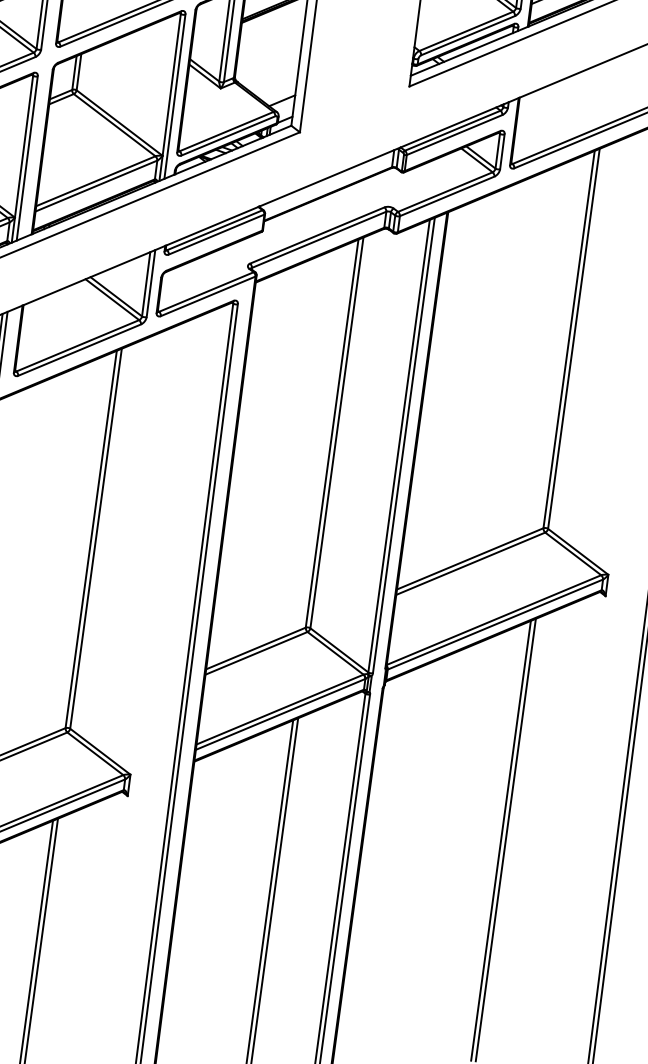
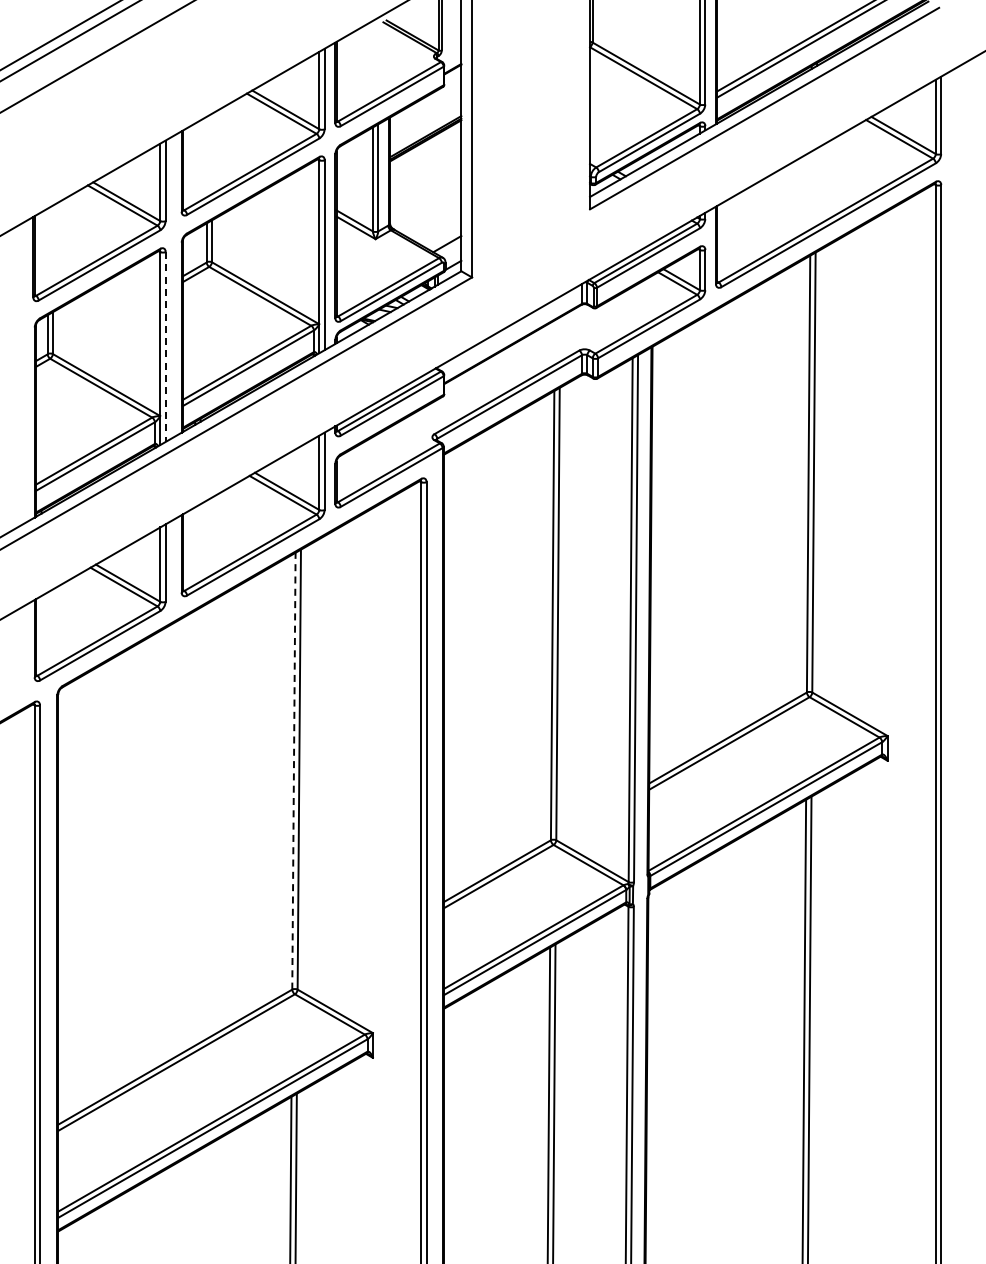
line: (27, 158) -> (165, 347), solid -> dashed
line: (90, 538) -> (293, 770), solid -> dashed

